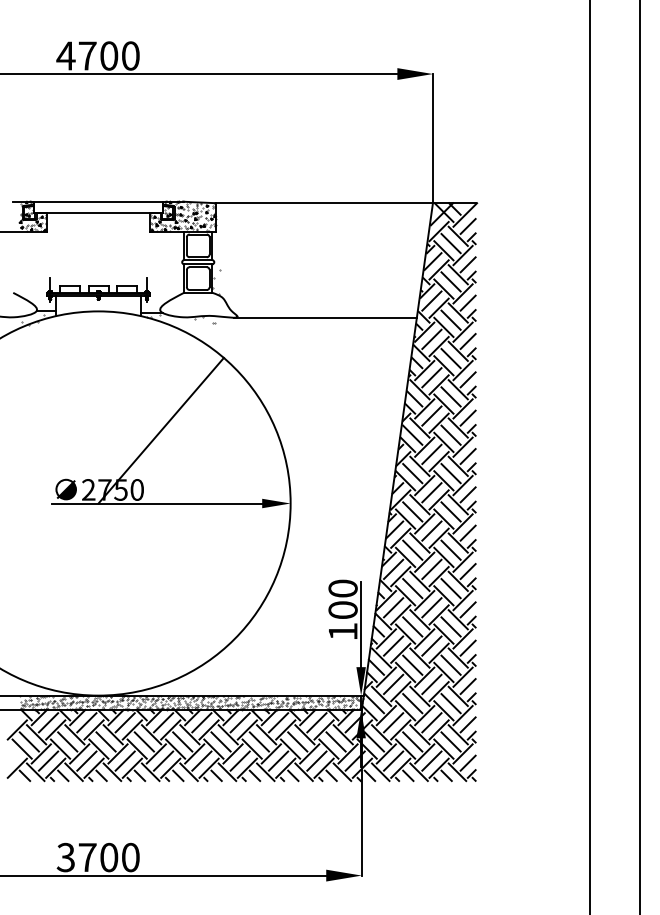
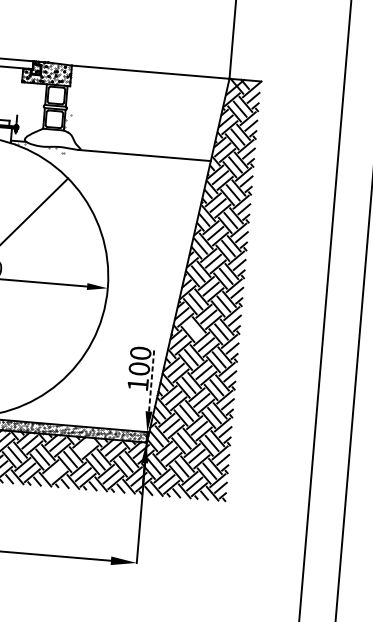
line: (412, 549) -> (193, 329), removed
line: (361, 624) -> (151, 380), solid -> dashed
line: (278, 722) -> (85, 446), removed
line: (239, 760) -> (54, 471), removed

